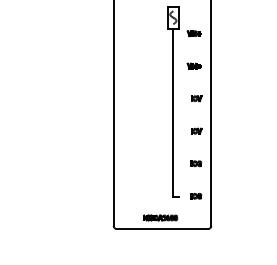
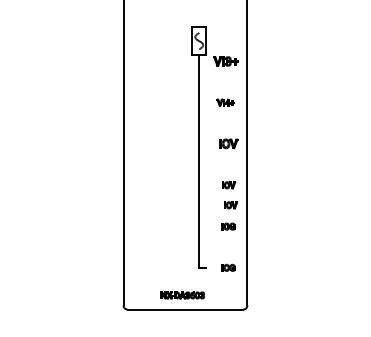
part: (194, 33) -> (225, 61), size x1.4
part: (197, 99) -> (229, 144), size x1.4
part: (198, 147) -> (231, 205), added

